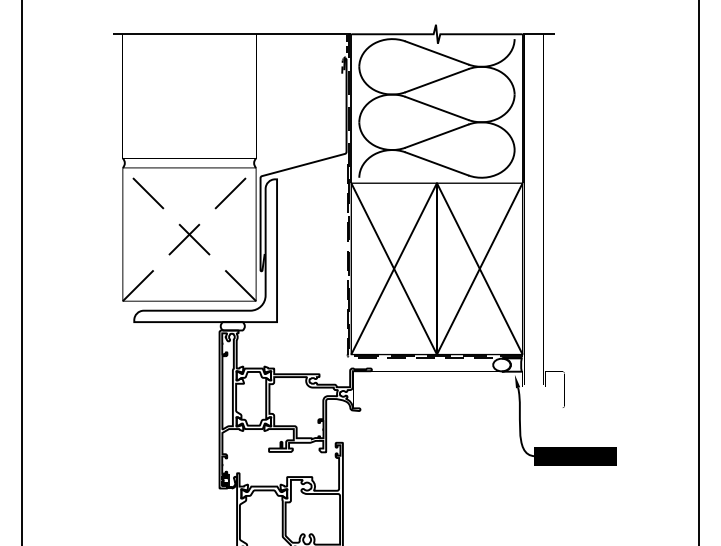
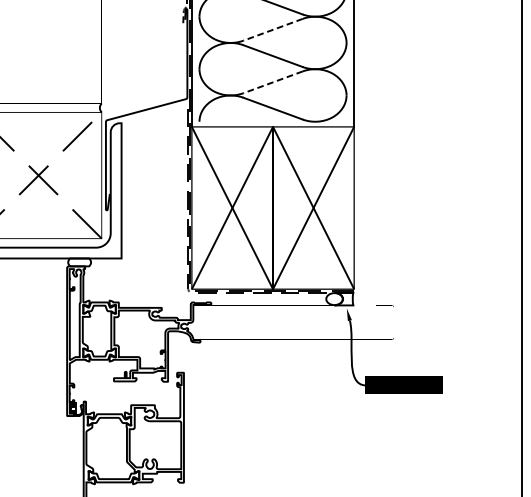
line: (436, 80) -> (272, 29), solid -> dashed
line: (436, 136) -> (272, 82), solid -> dashed

